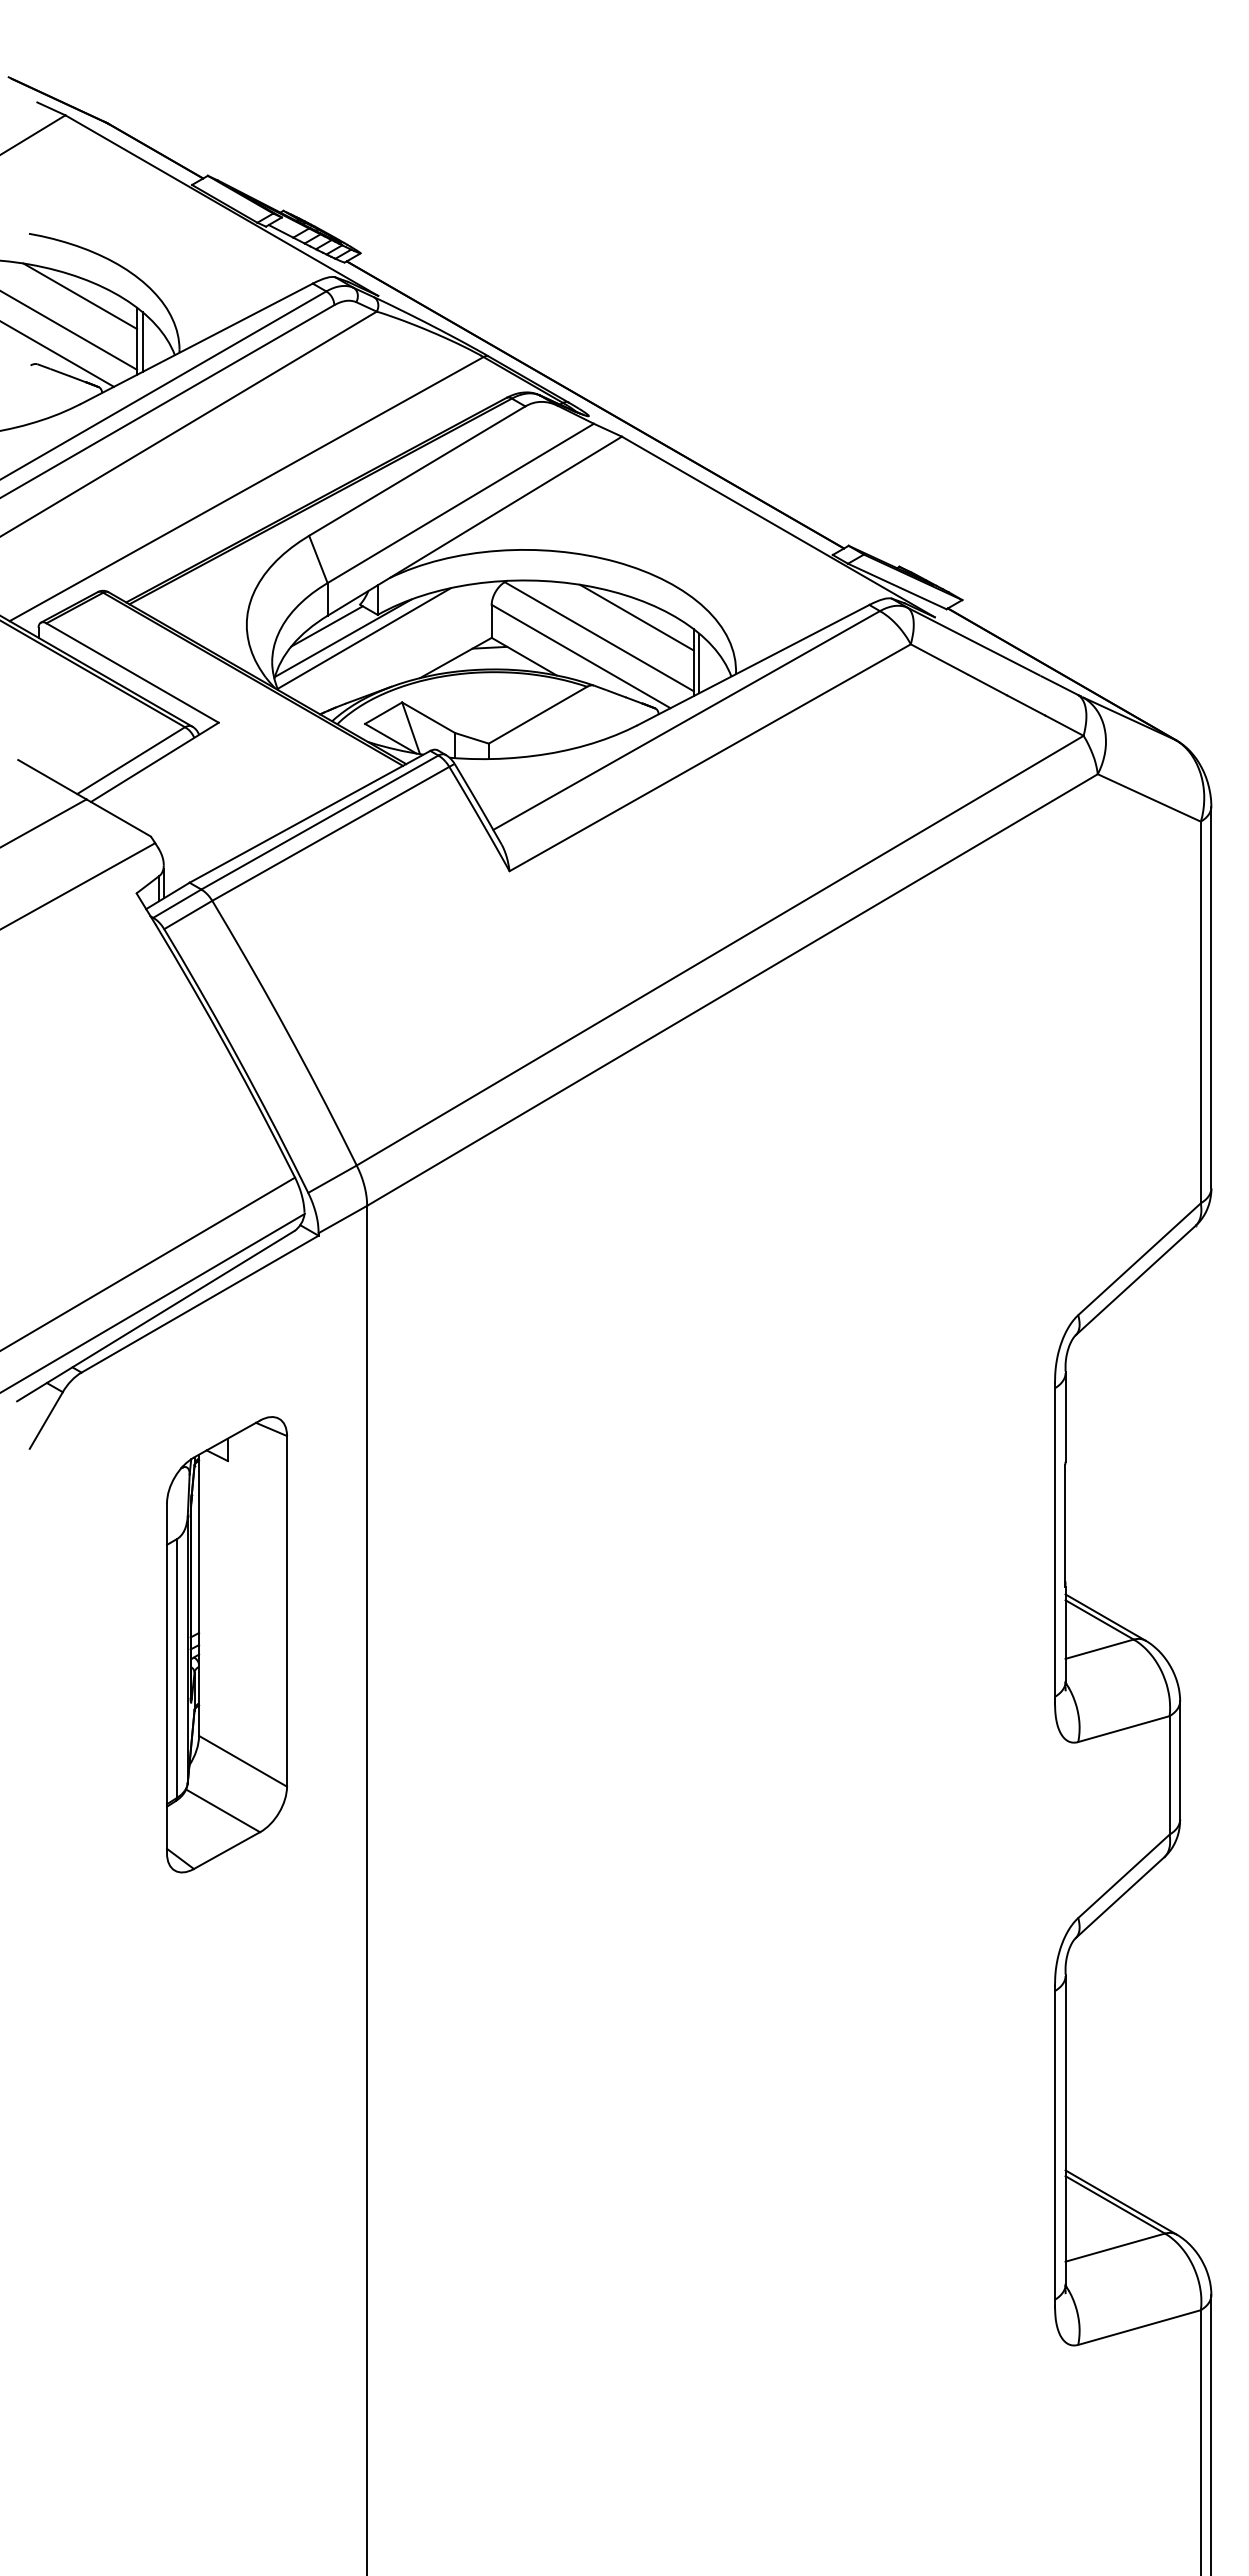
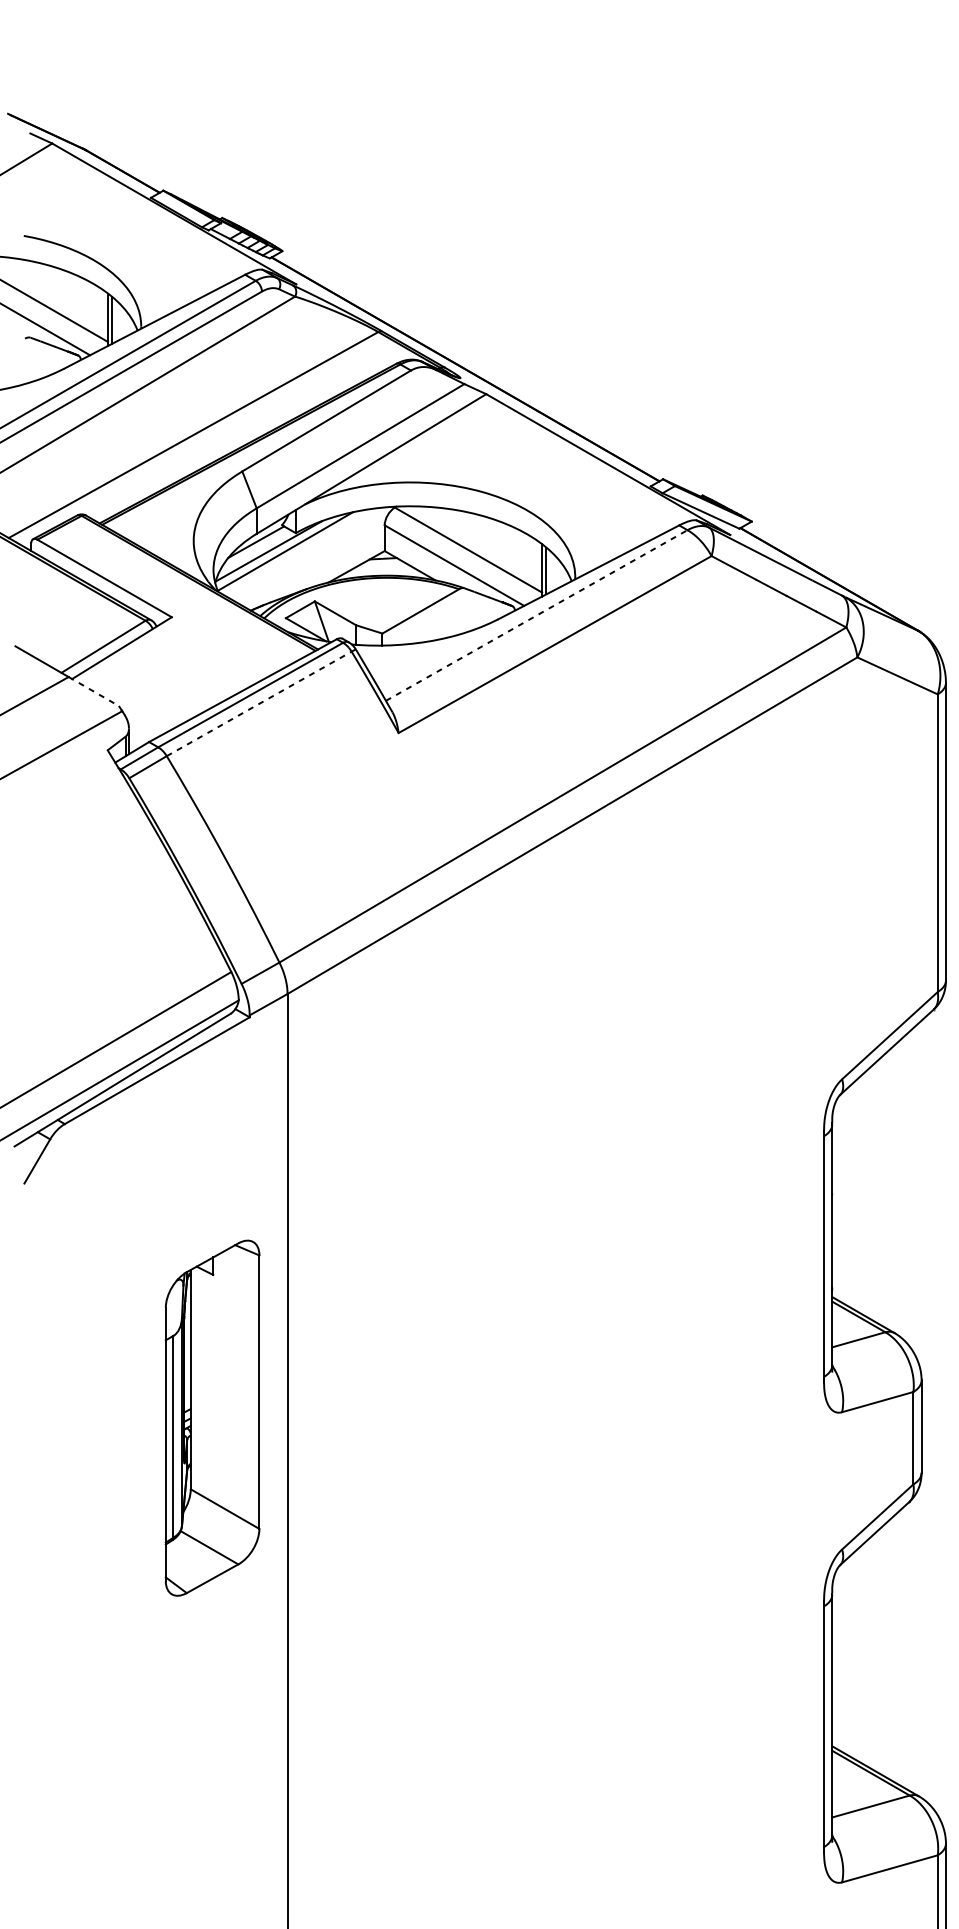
line: (80, 296) -> (64, 284), removed
line: (636, 617) -> (497, 535), removed
line: (687, 720) -> (537, 615), solid -> dashed
line: (119, 818) -> (94, 691), solid -> dashed
line: (331, 833) -> (259, 703), solid -> dashed
part: (227, 1644) -> (212, 1418), moved

